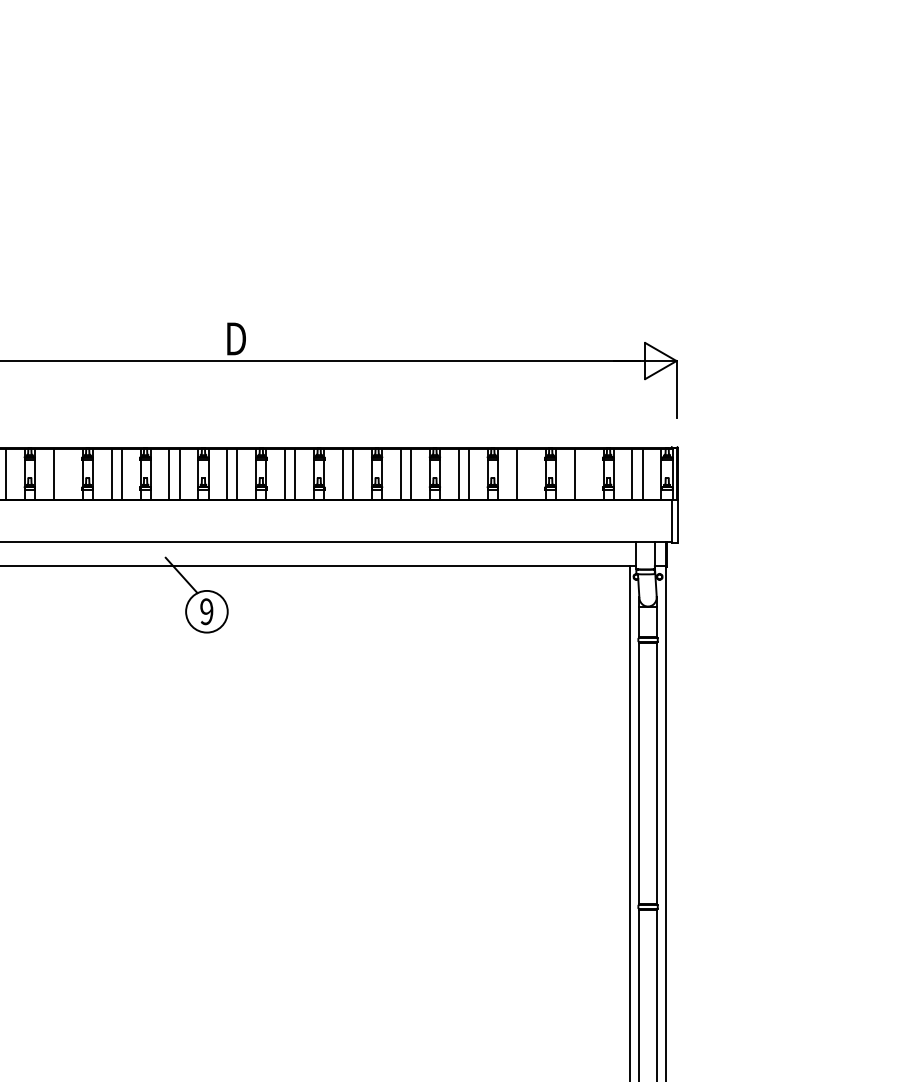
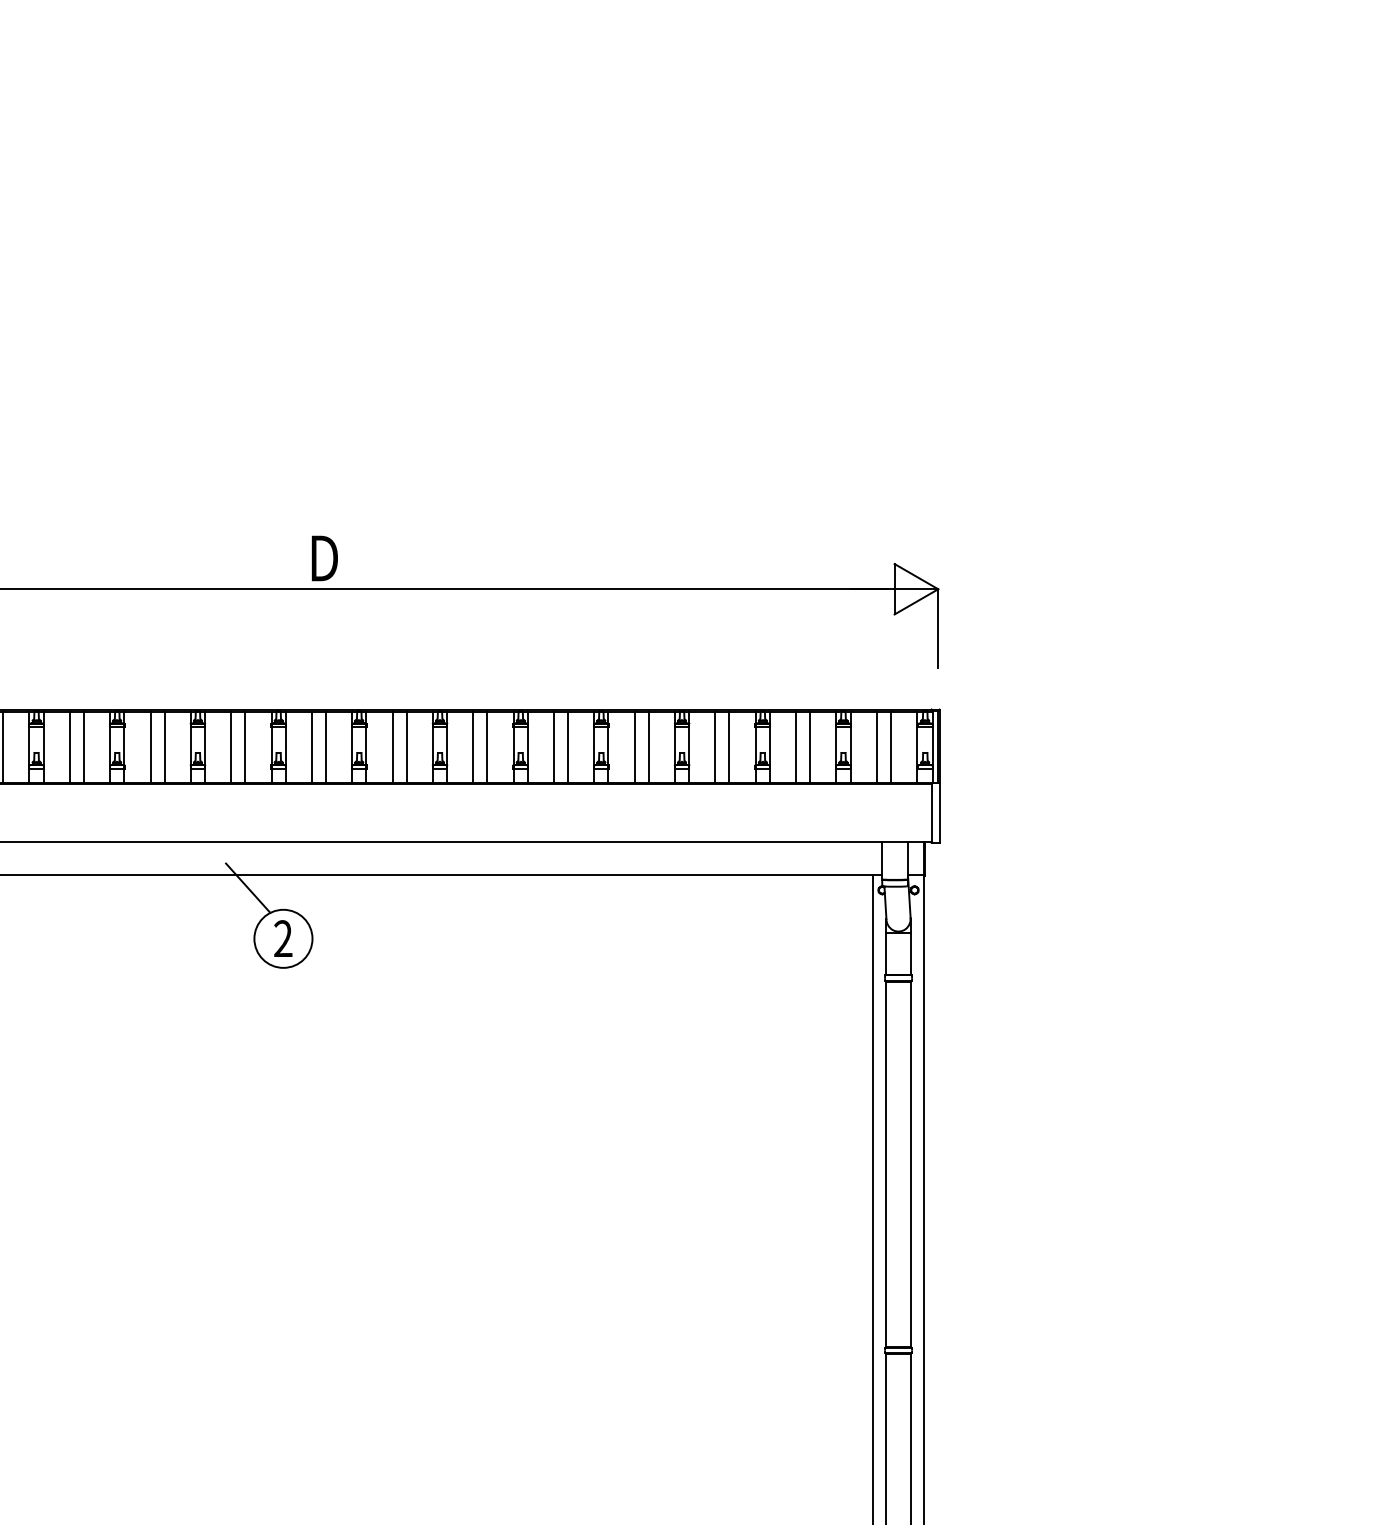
line: (63, 473) -> (83, 746), added
line: (526, 473) -> (729, 746), added
line: (584, 473) -> (810, 746), added
text: (206, 611) -> (283, 938), 9 -> 2

